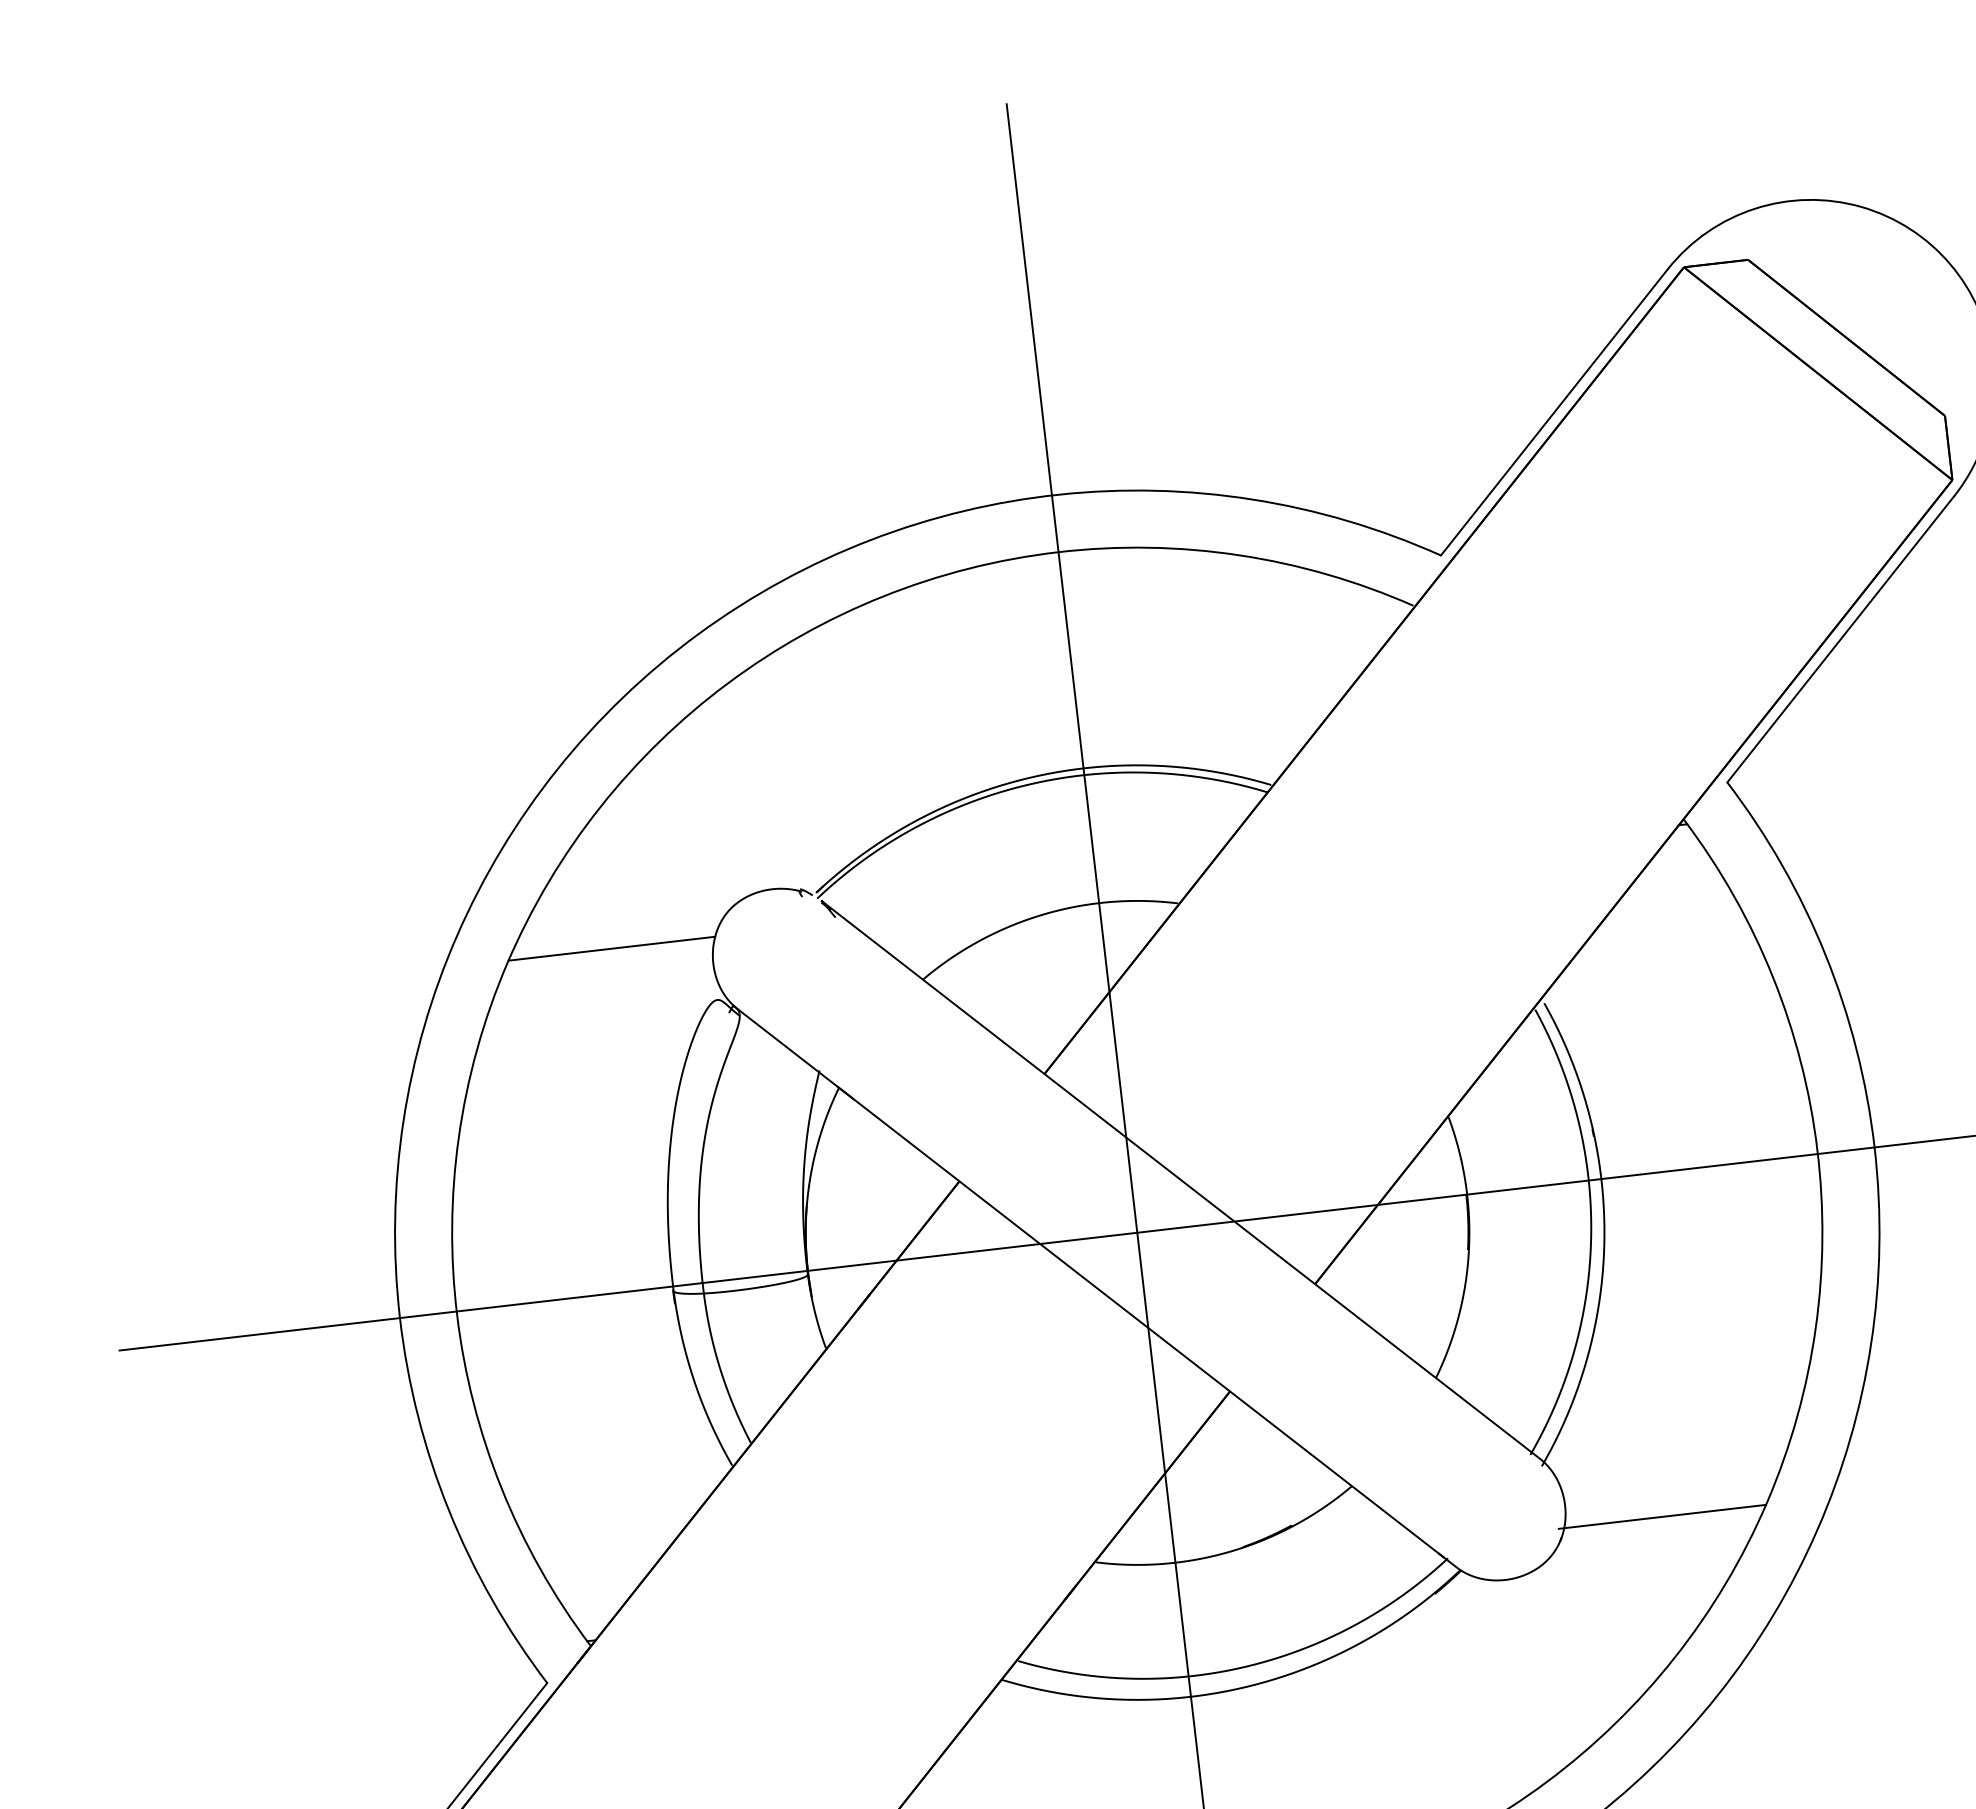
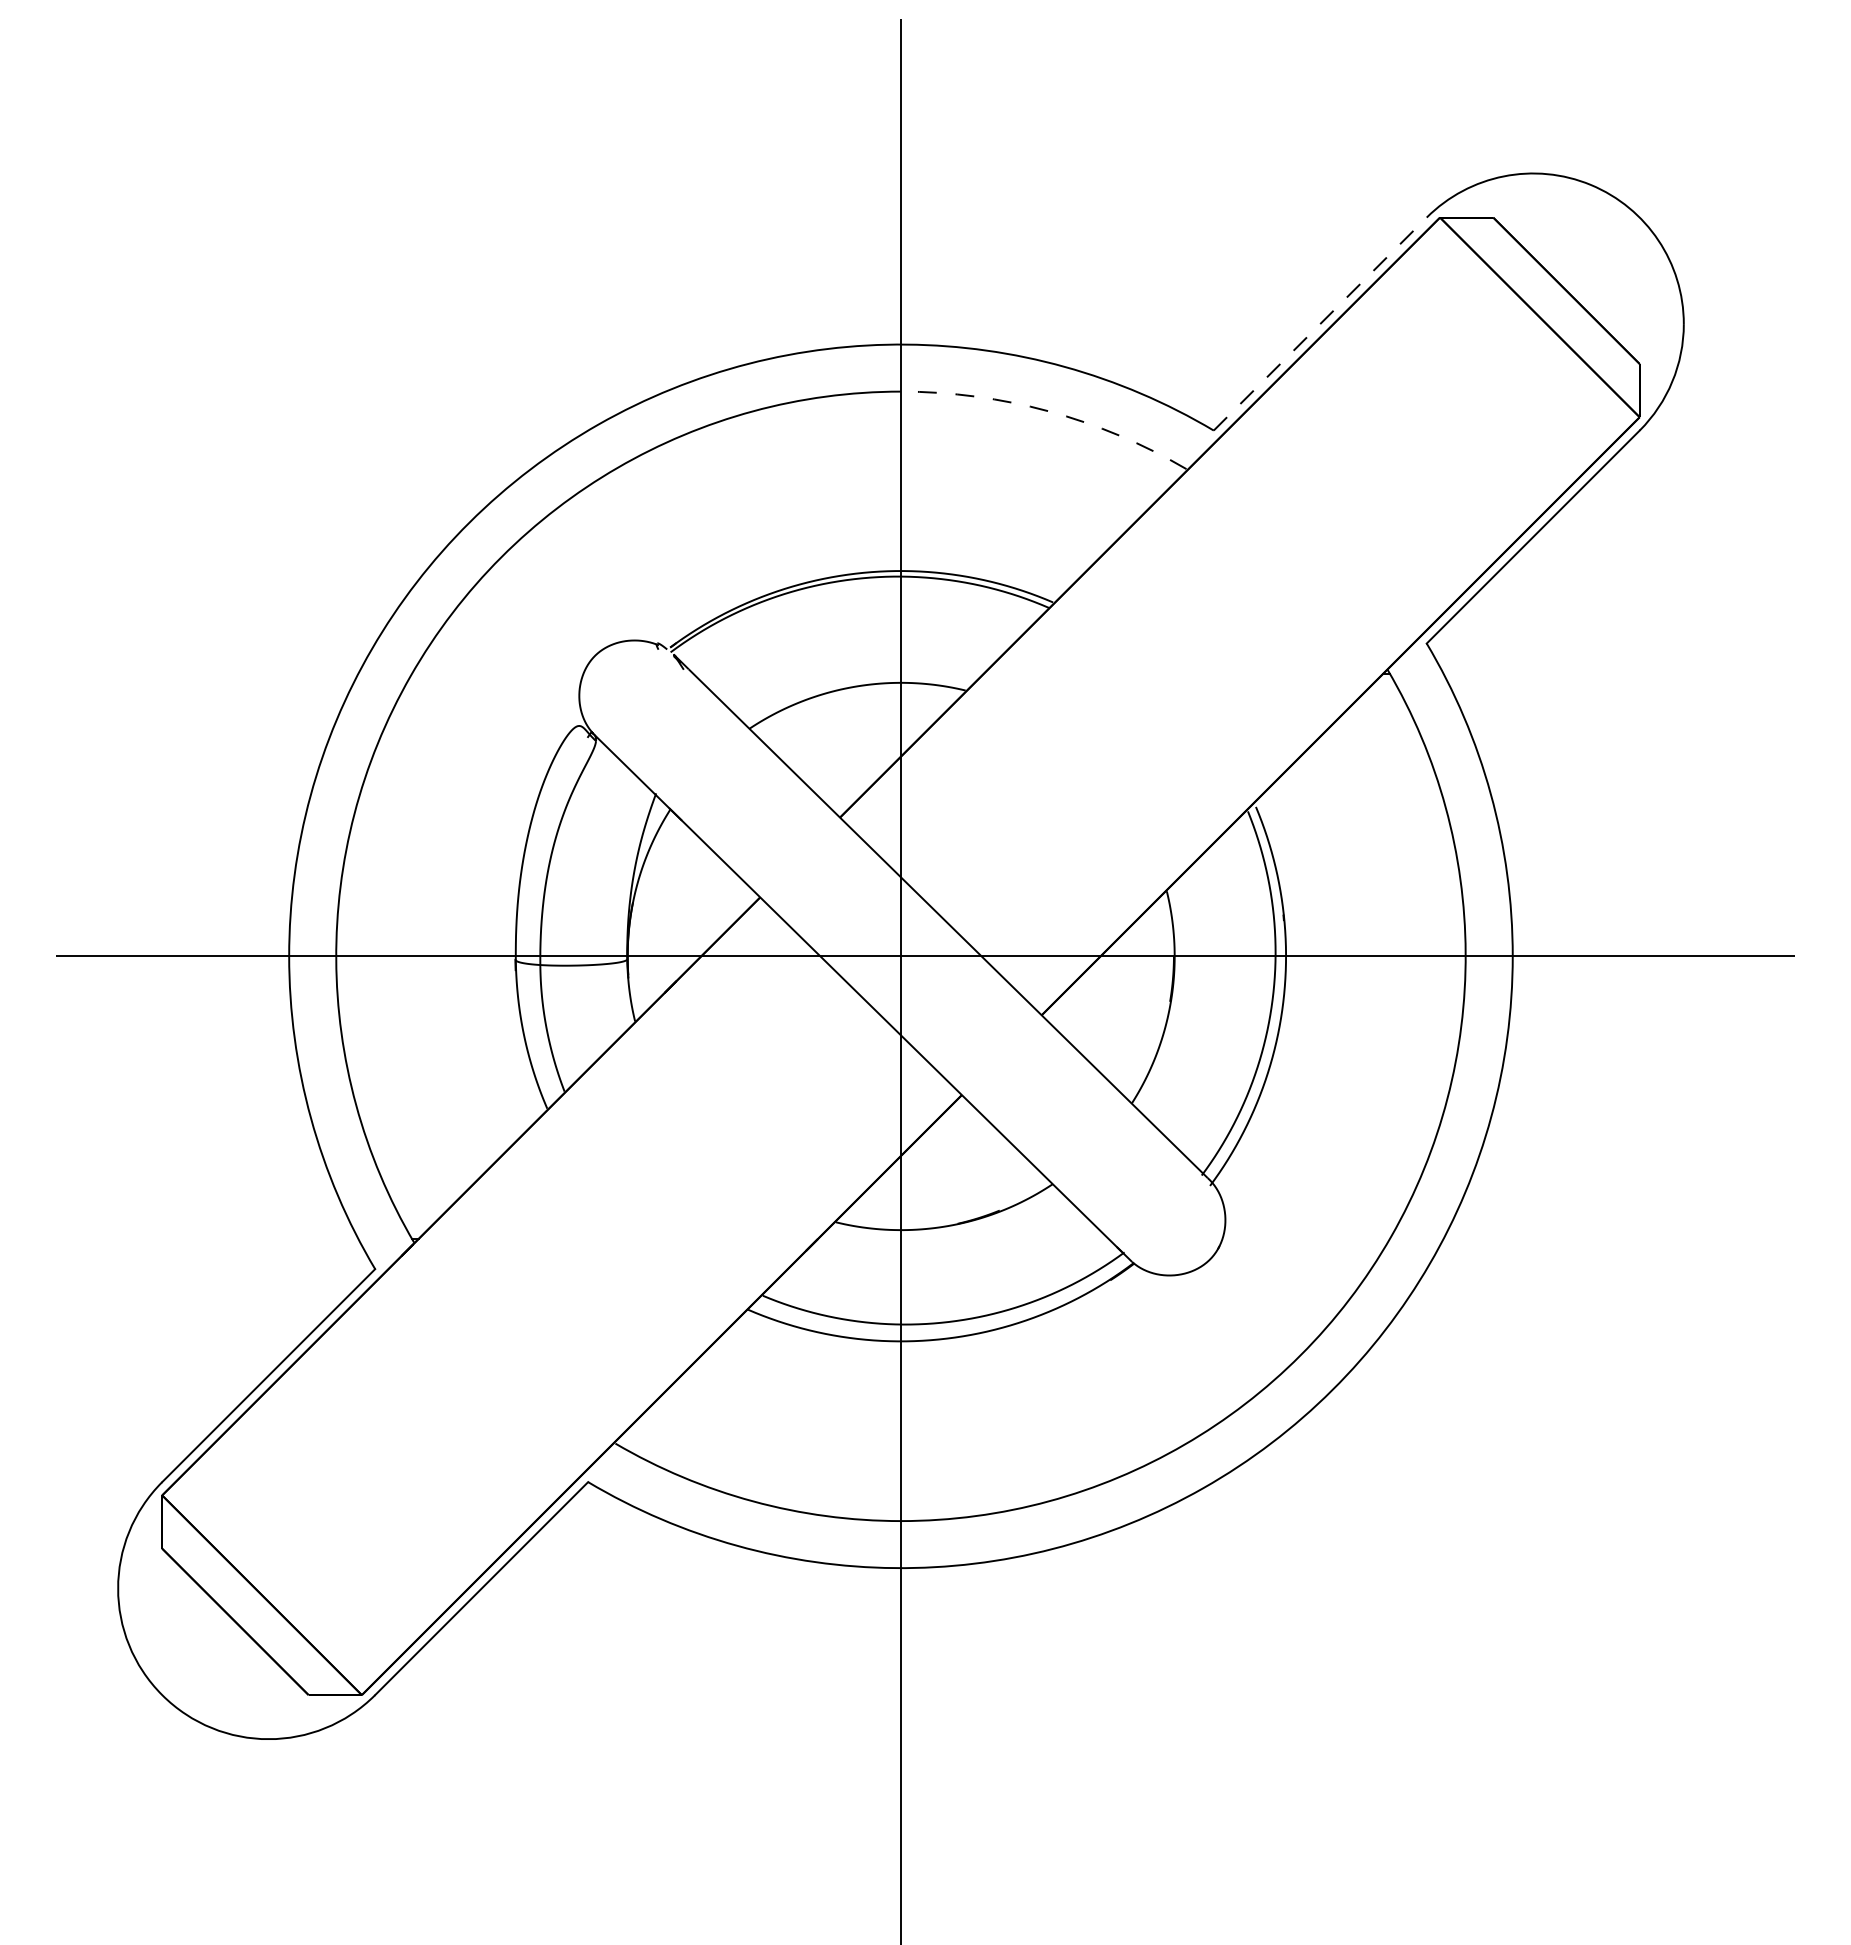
line: (1554, 412) -> (1320, 324), solid -> dashed
arc: (1239, 555) -> (1048, 411), solid -> dashed
line: (611, 948) -> (497, 673), removed
line: (1662, 1516) -> (1304, 1238), removed

